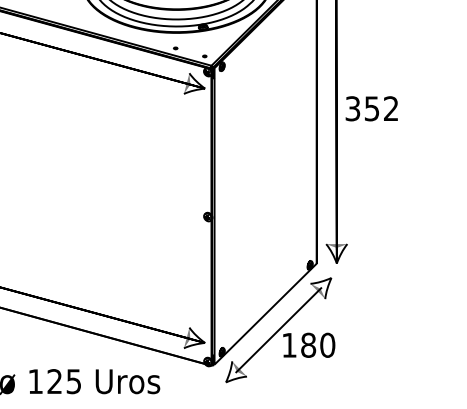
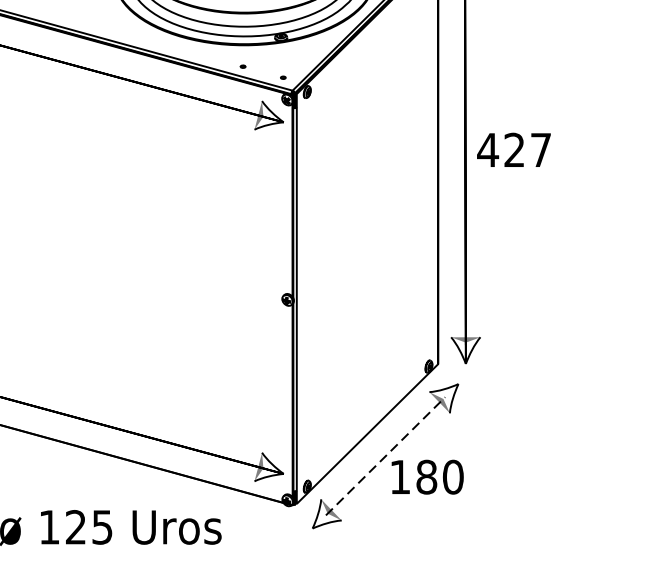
text: (371, 108) -> (513, 149), 352 -> 427
line: (278, 330) -> (385, 456), solid -> dashed

